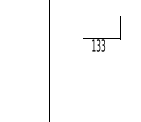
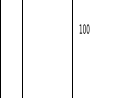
text: (101, 44) -> (86, 28), 133 -> 100

